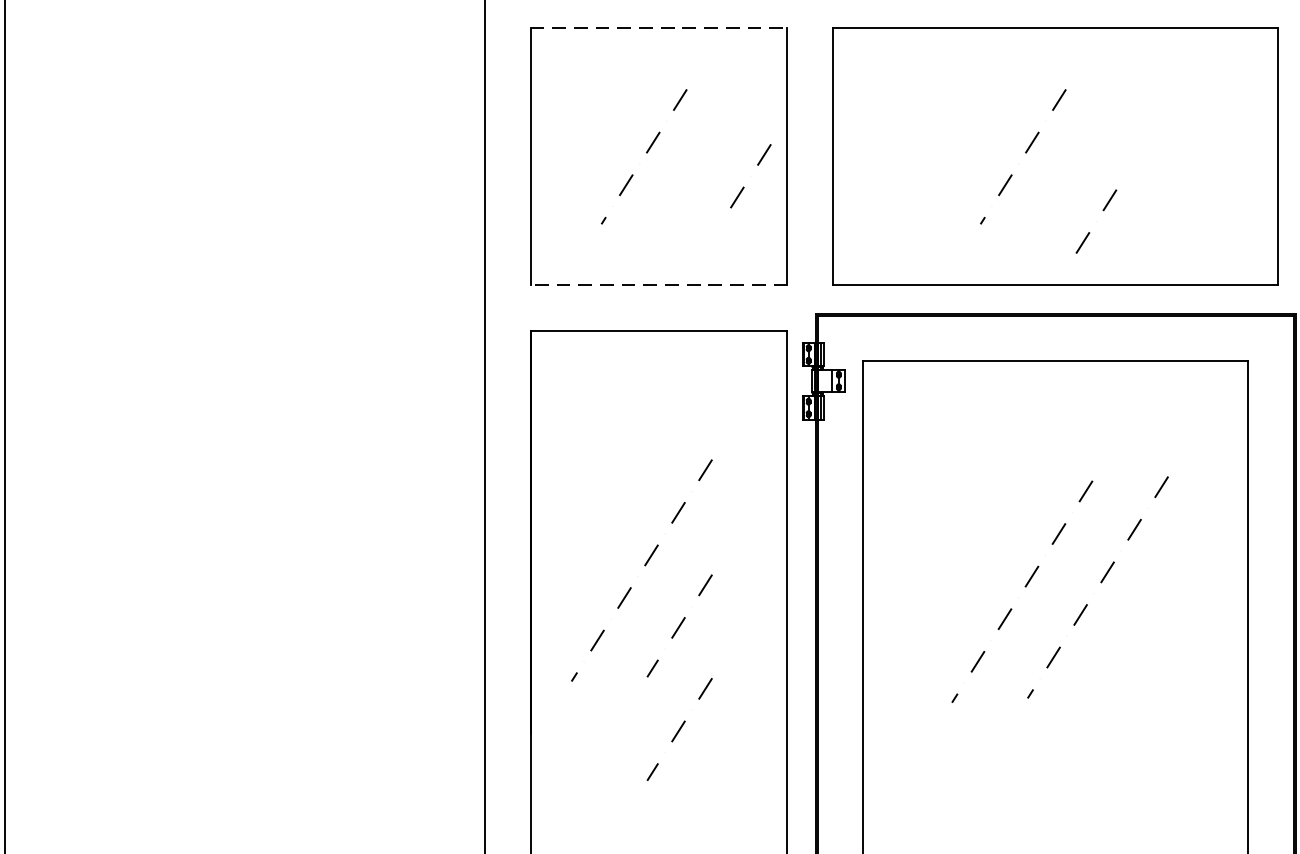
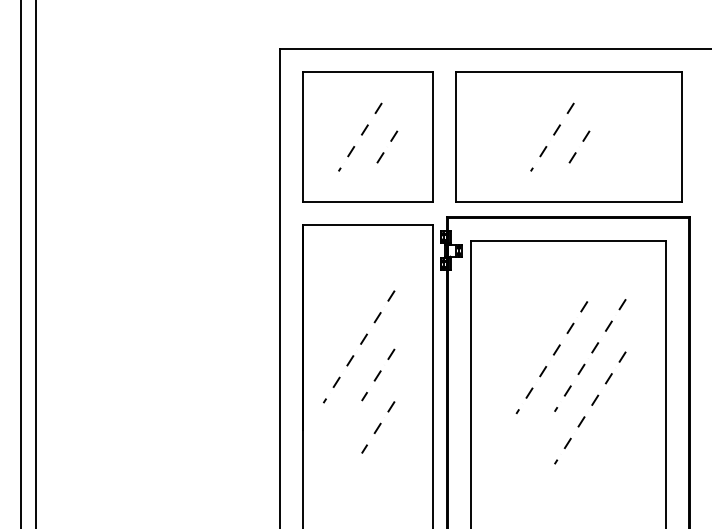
line: (660, 29) -> (368, 72), dashed -> solid
line: (757, 165) -> (390, 141), moved
line: (1102, 210) -> (582, 141), moved
line: (658, 285) -> (367, 202), dashed -> solid
line: (1100, 686) -> (591, 405), added

